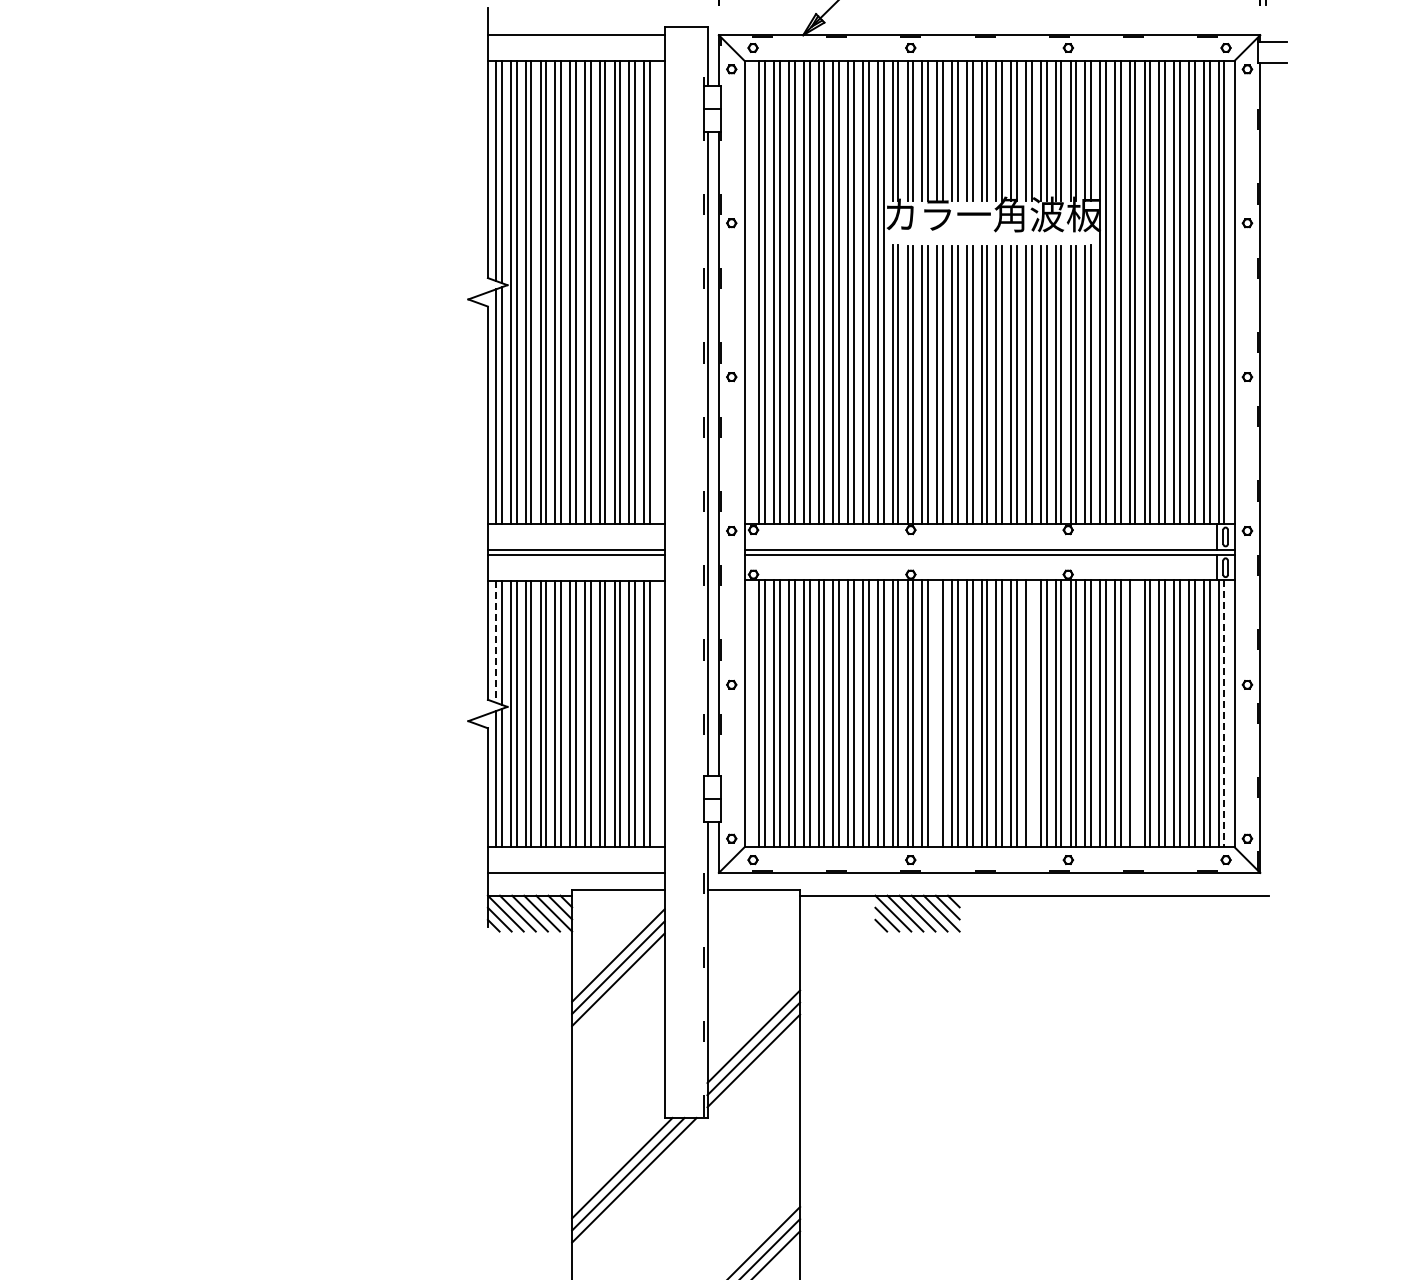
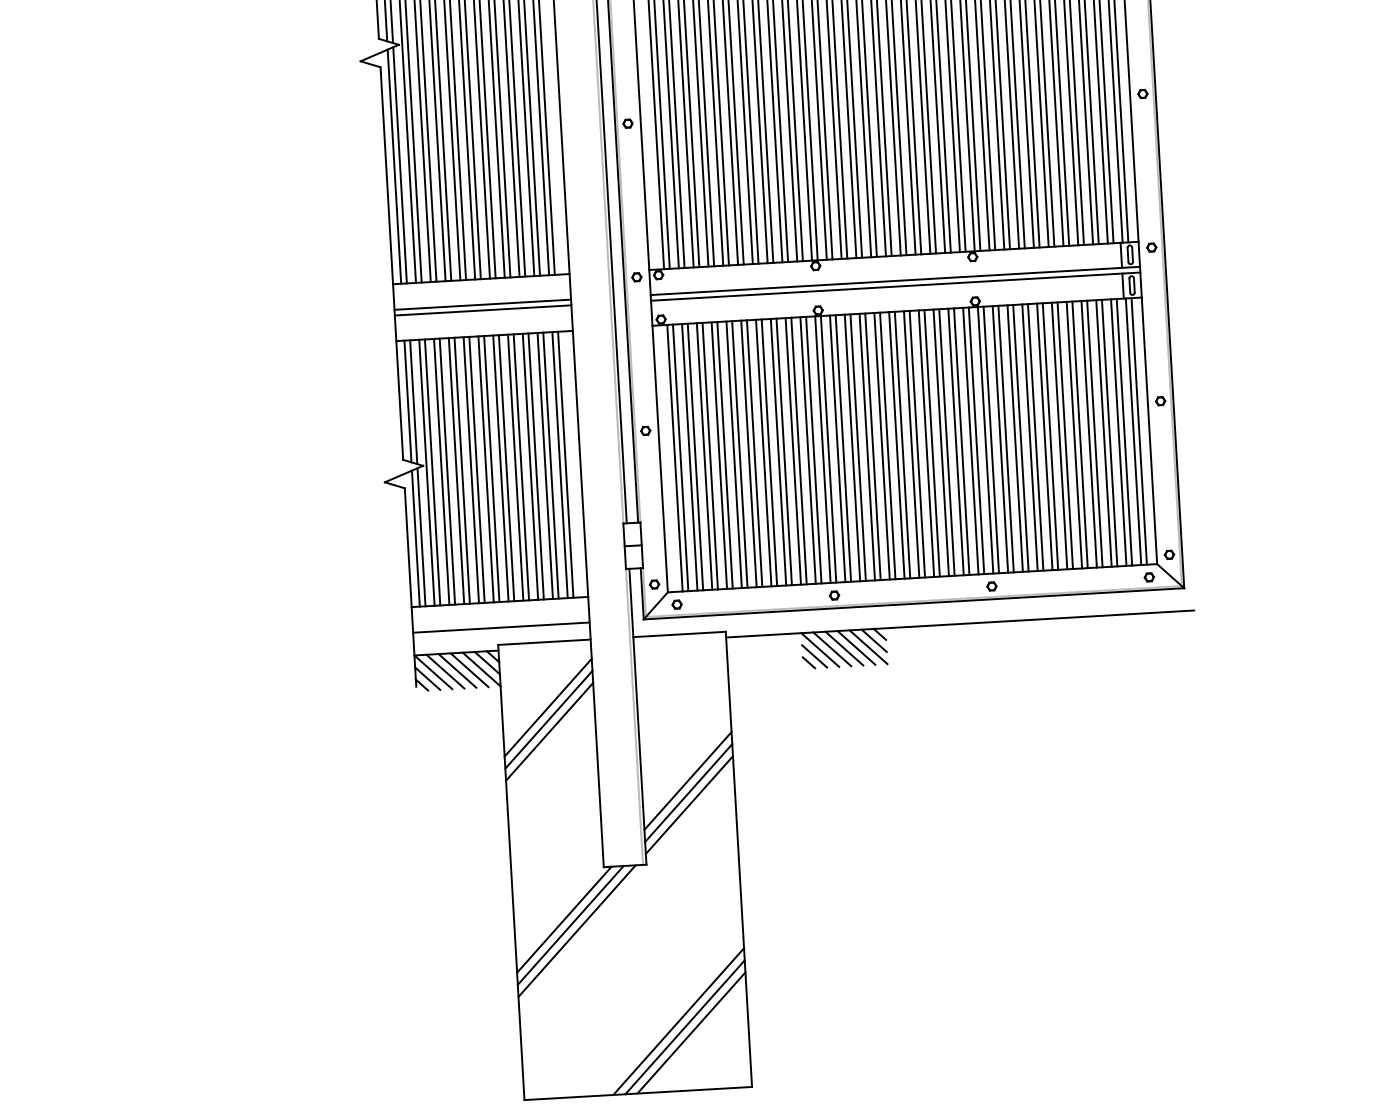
line: (496, 641) -> (408, 401), dashed -> solid
line: (937, 713) -> (852, 447), added
line: (1031, 713) -> (946, 442), added
line: (1135, 713) -> (1050, 436), added
line: (1224, 714) -> (1139, 432), dashed -> solid

